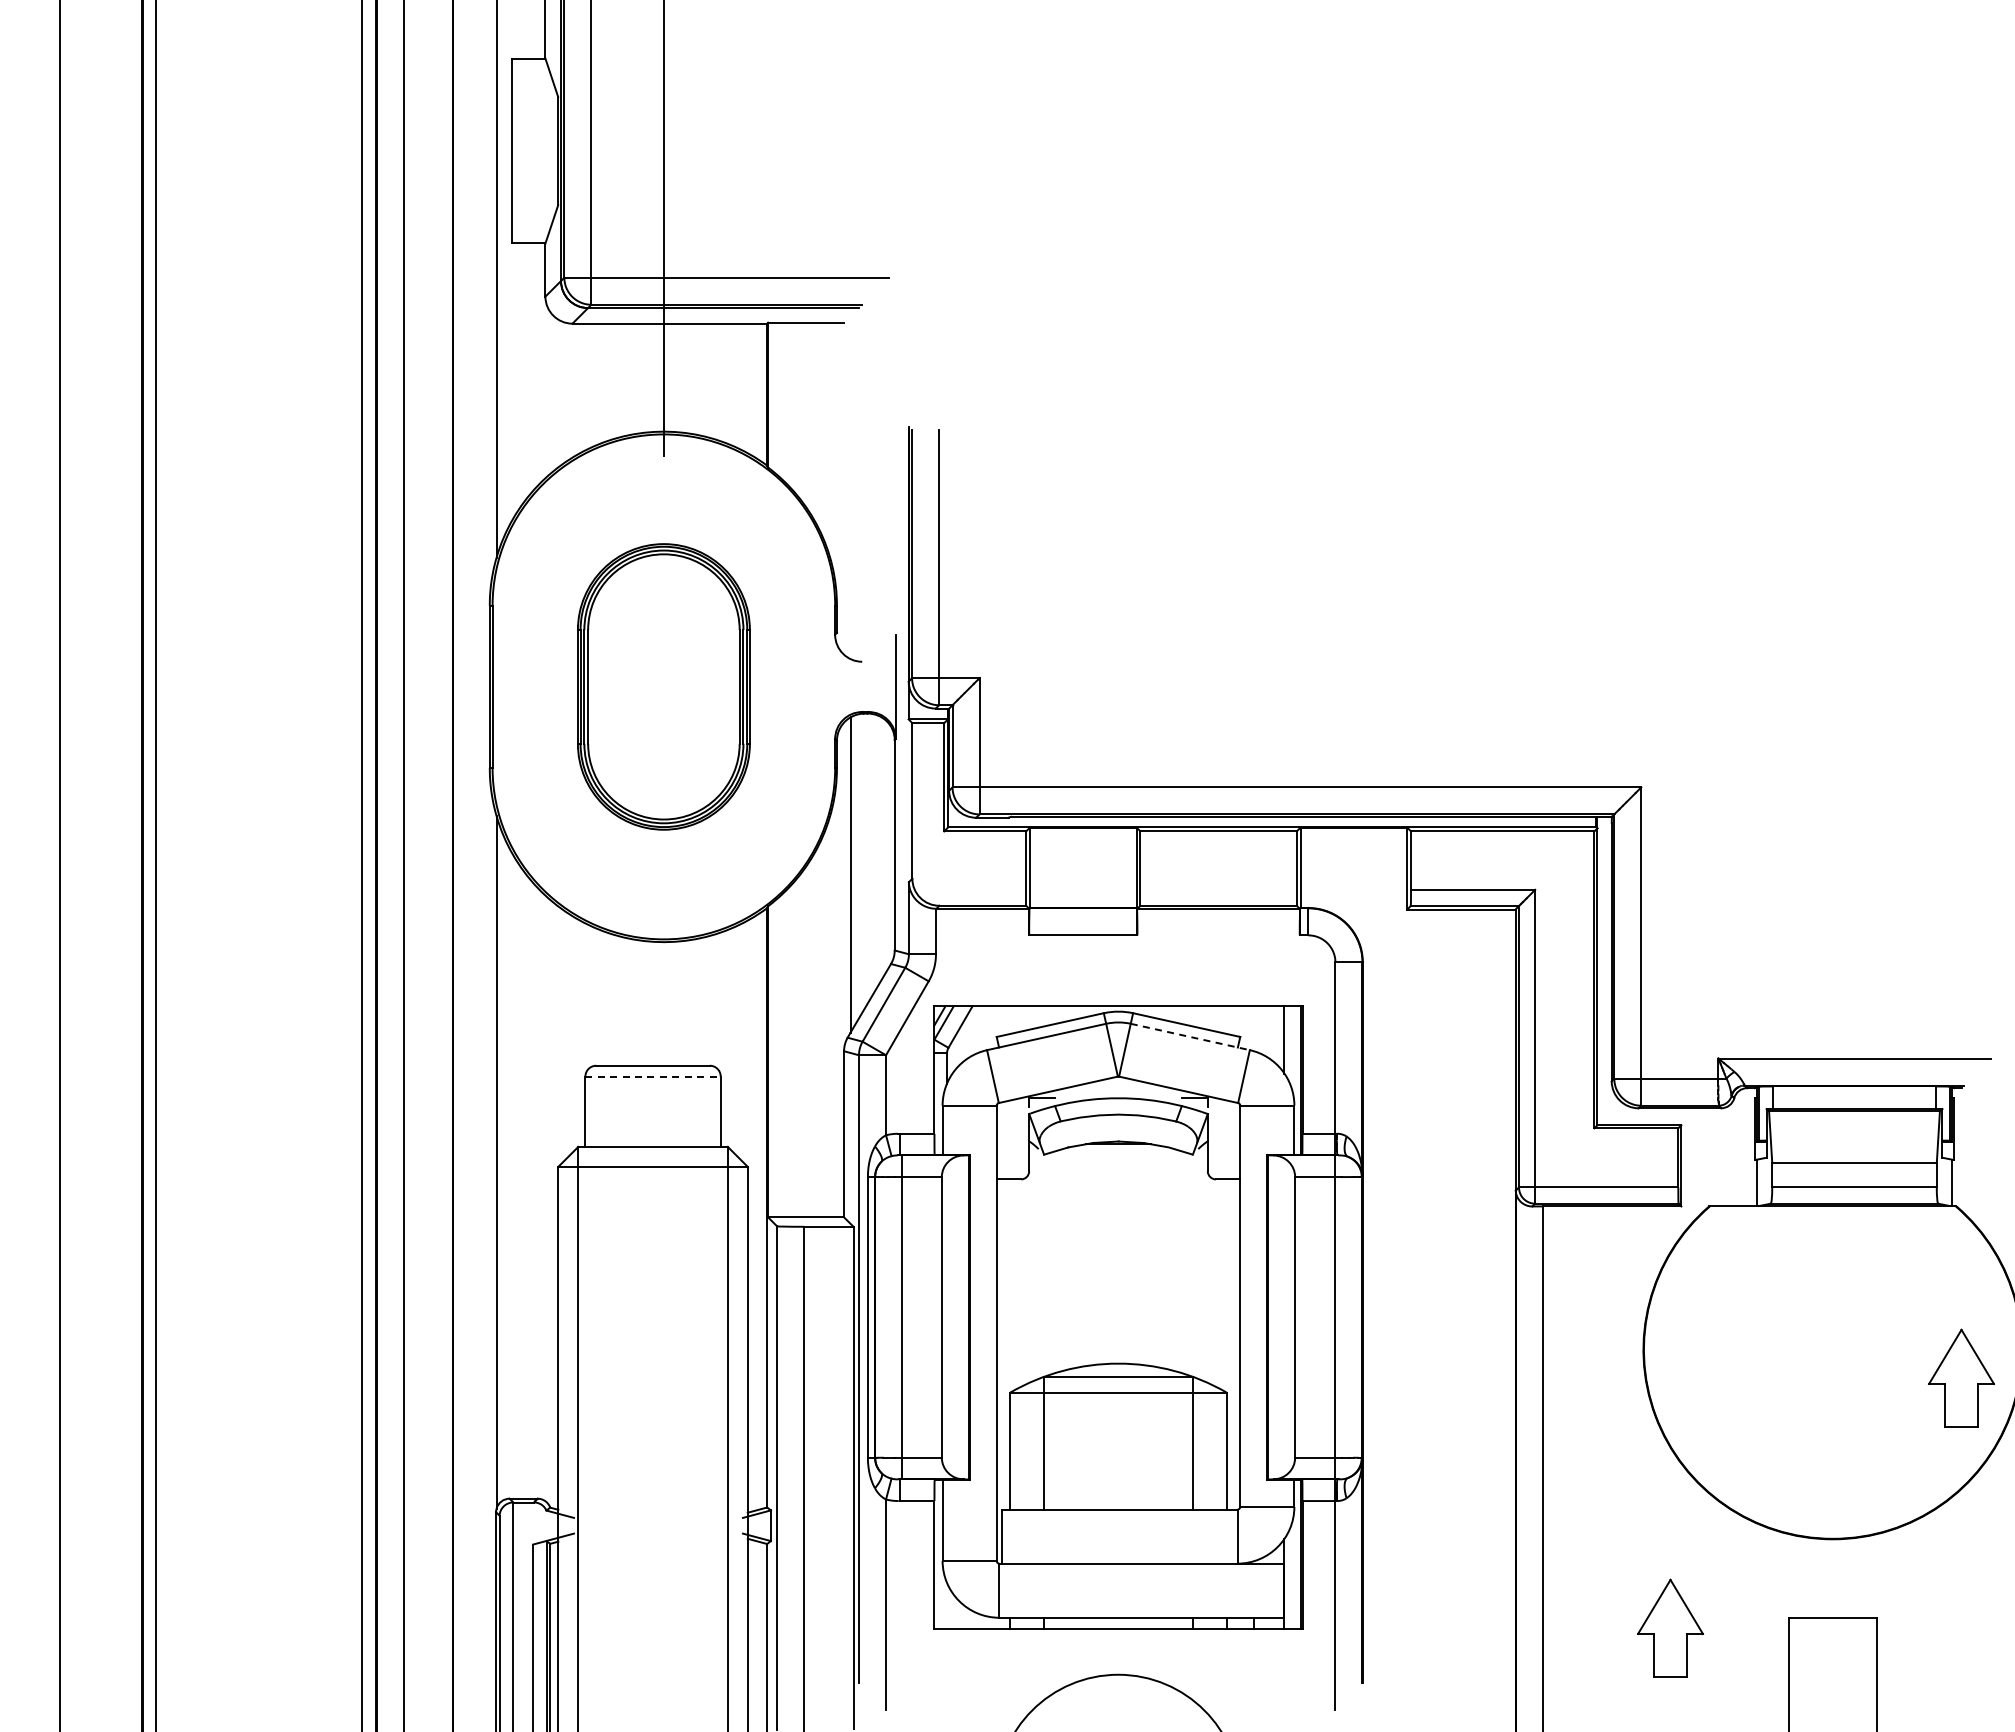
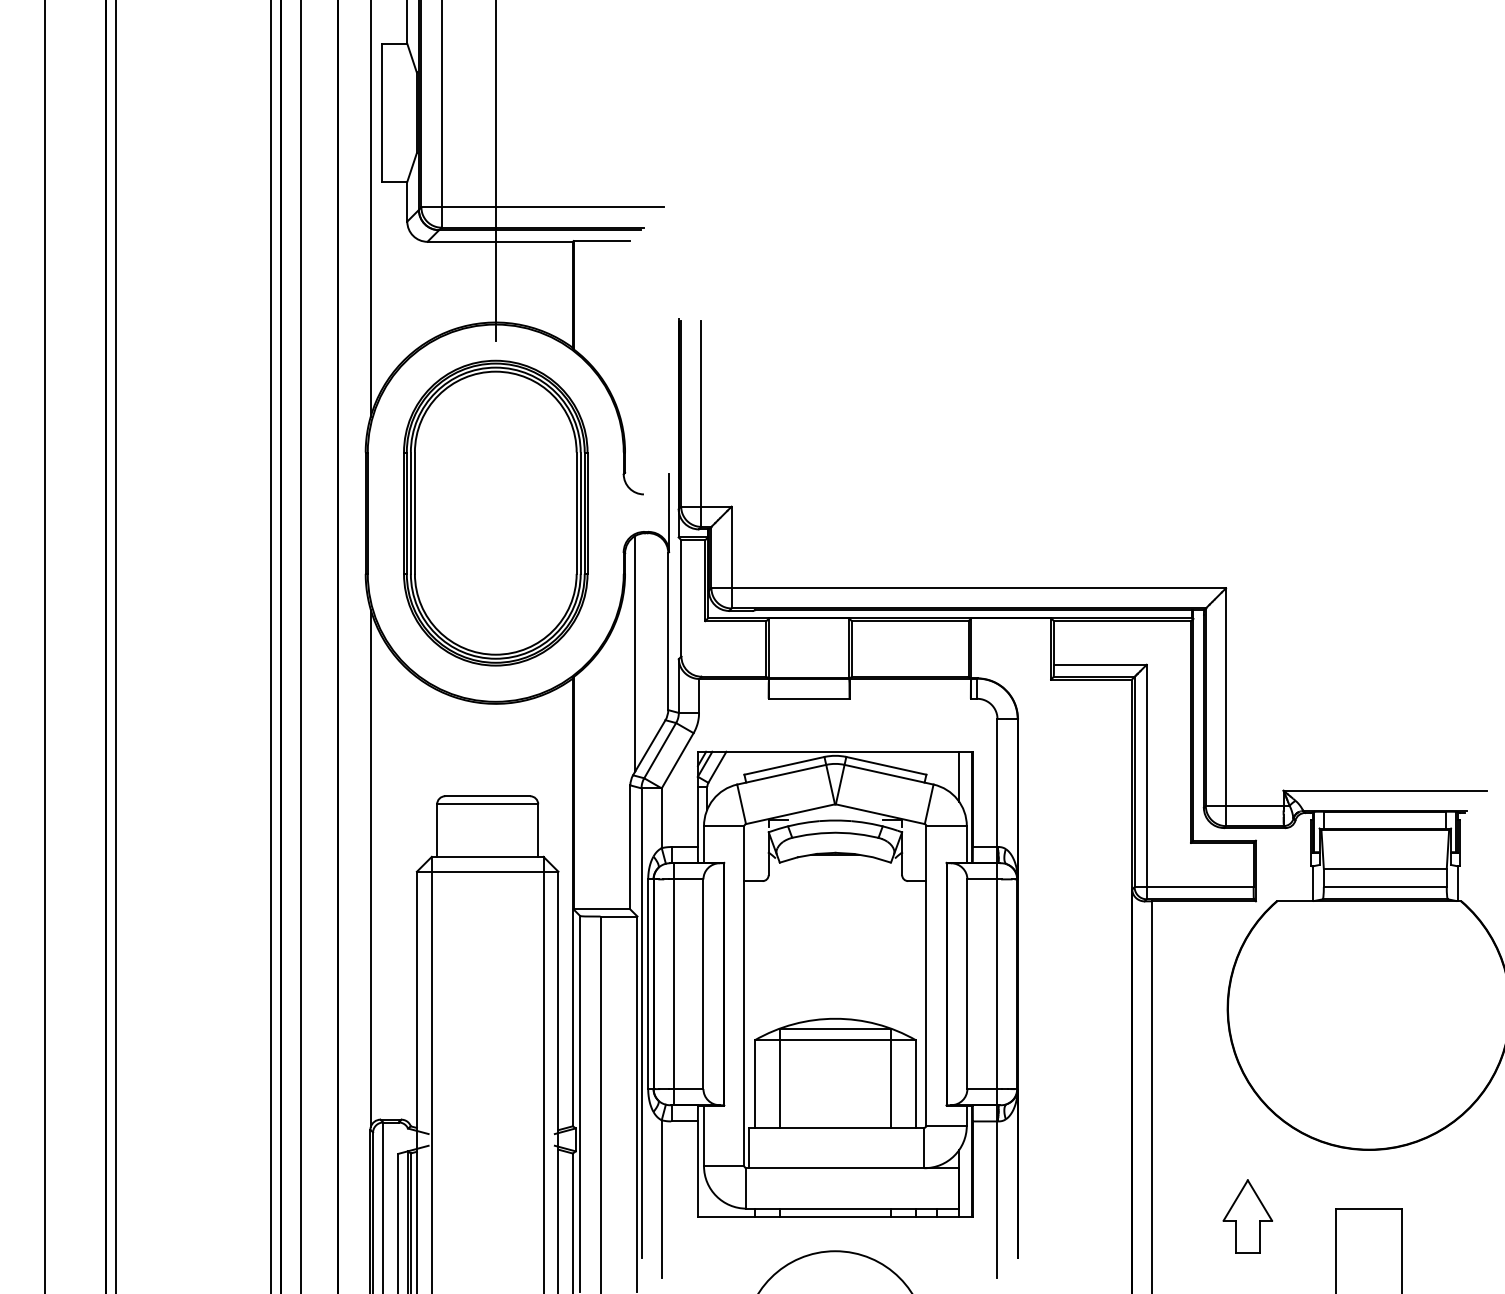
part: (663, 686) -> (495, 512), size x1.43
line: (1190, 1036) -> (889, 774), dashed -> solid
line: (653, 1076) -> (488, 804), dashed -> solid
part: (1961, 1377) -> (1465, 1029), removed

